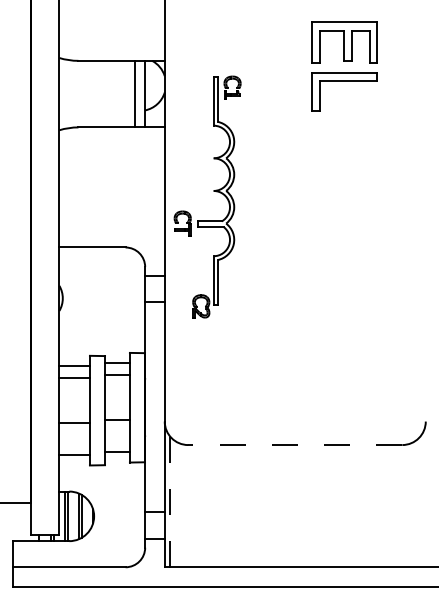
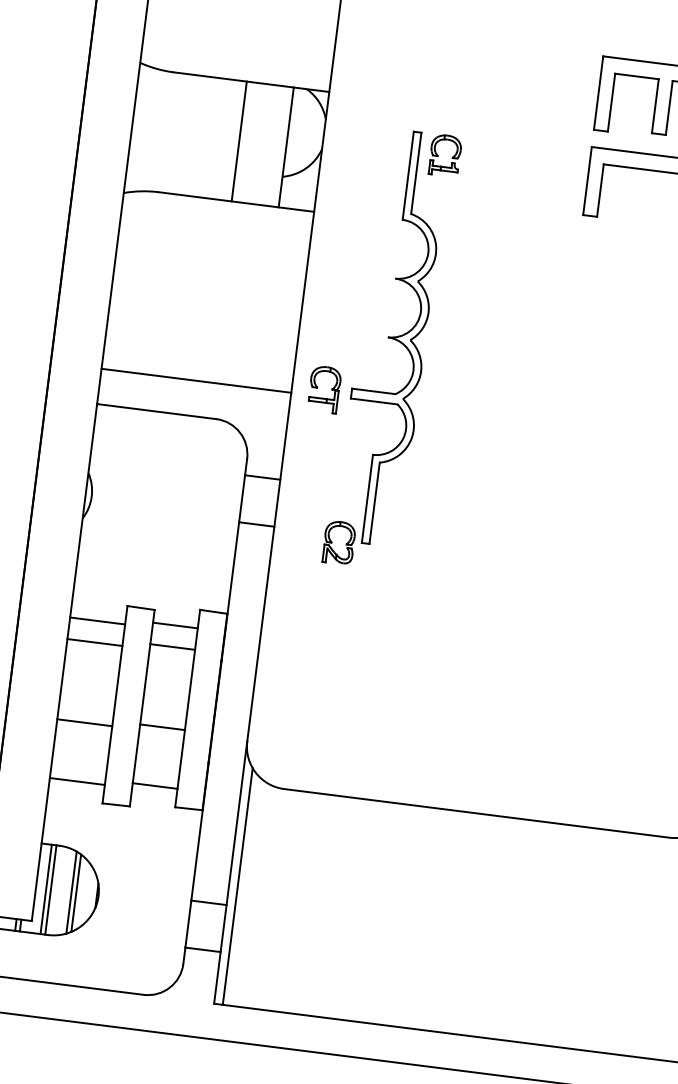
line: (134, 93) -> (238, 140), moved
line: (111, 227) -> (195, 379), added
line: (294, 445) -> (475, 814), dashed -> solid
line: (169, 501) -> (237, 886), dashed -> solid

